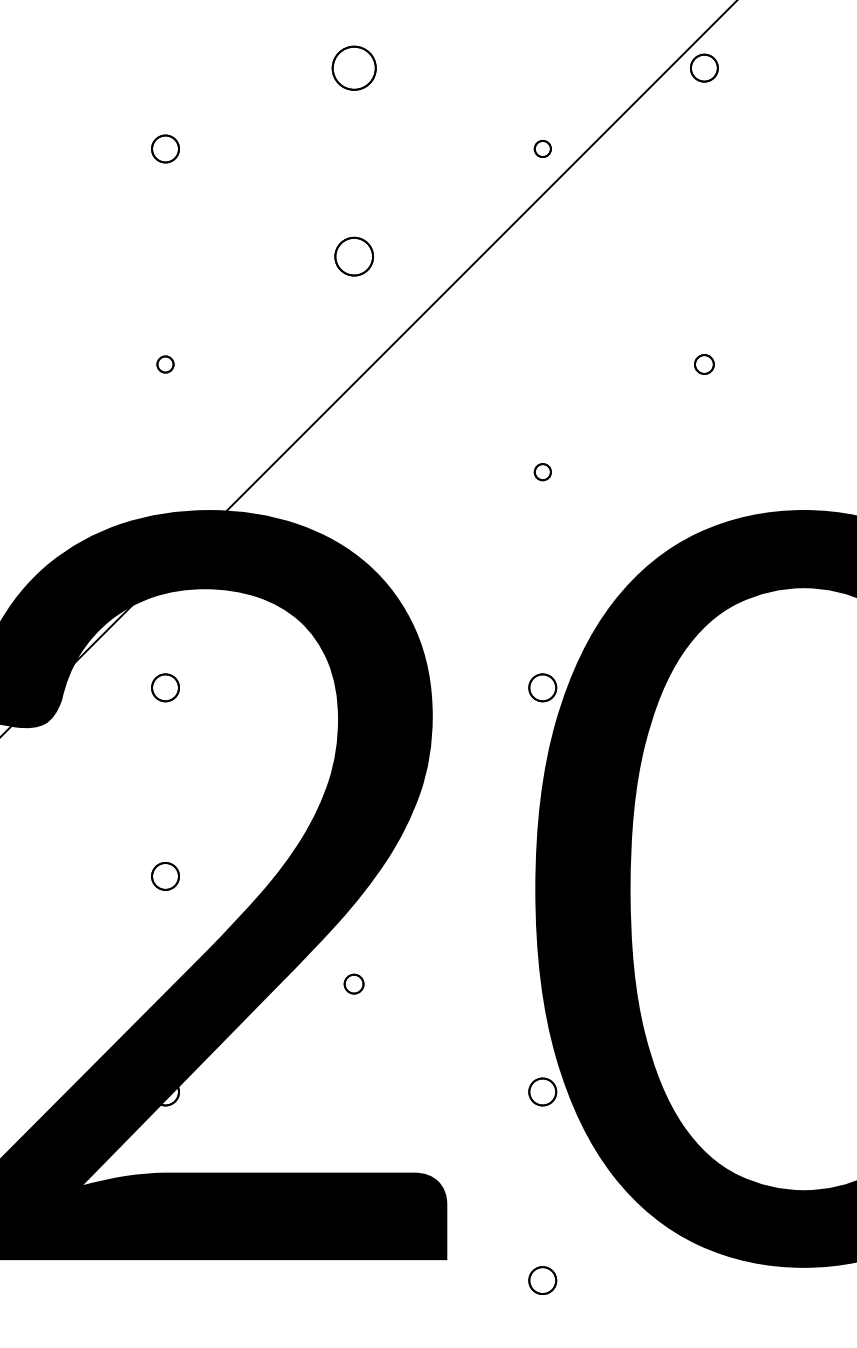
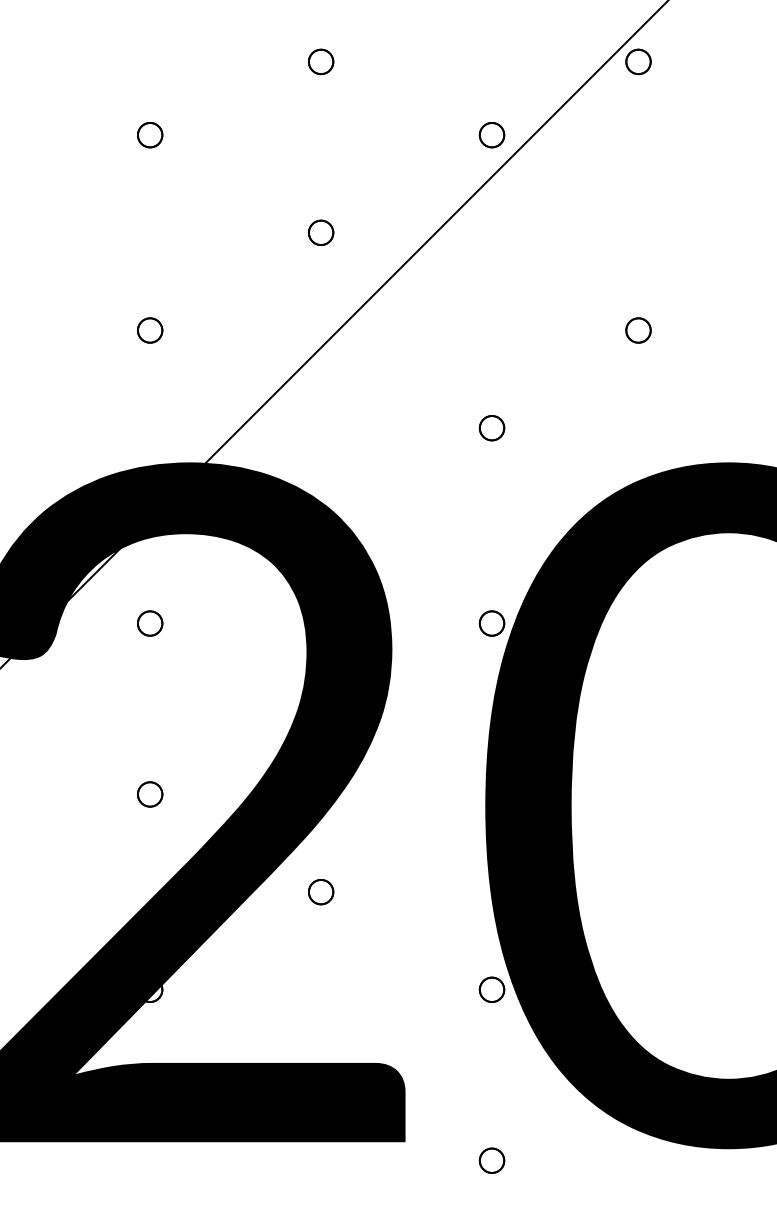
part: (353, 67) -> (320, 61), size x0.62
part: (542, 148) -> (491, 134), size x1.67
part: (353, 256) -> (320, 232), size x0.71
part: (165, 364) -> (150, 330), size x1.67
part: (704, 364) -> (638, 330), size x1.43
part: (542, 471) -> (491, 427), size x1.67
part: (353, 983) -> (320, 891), size x1.43

